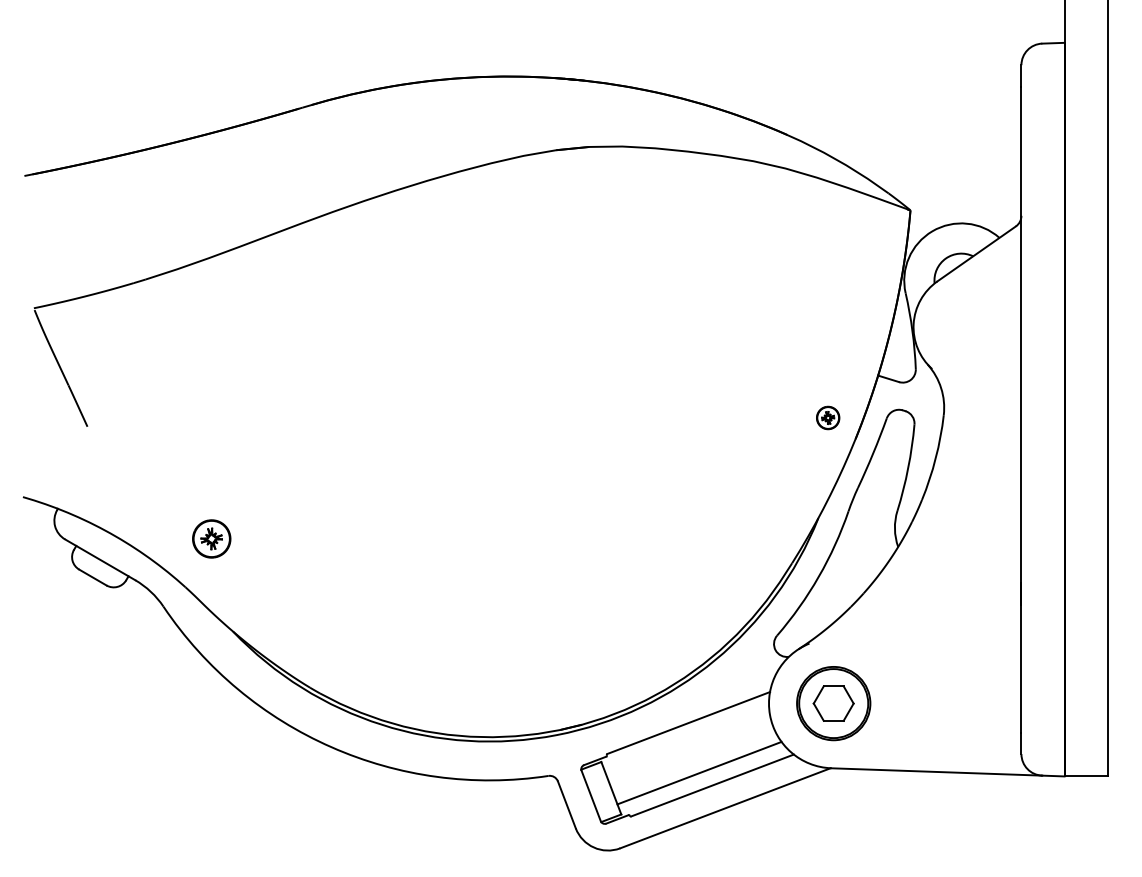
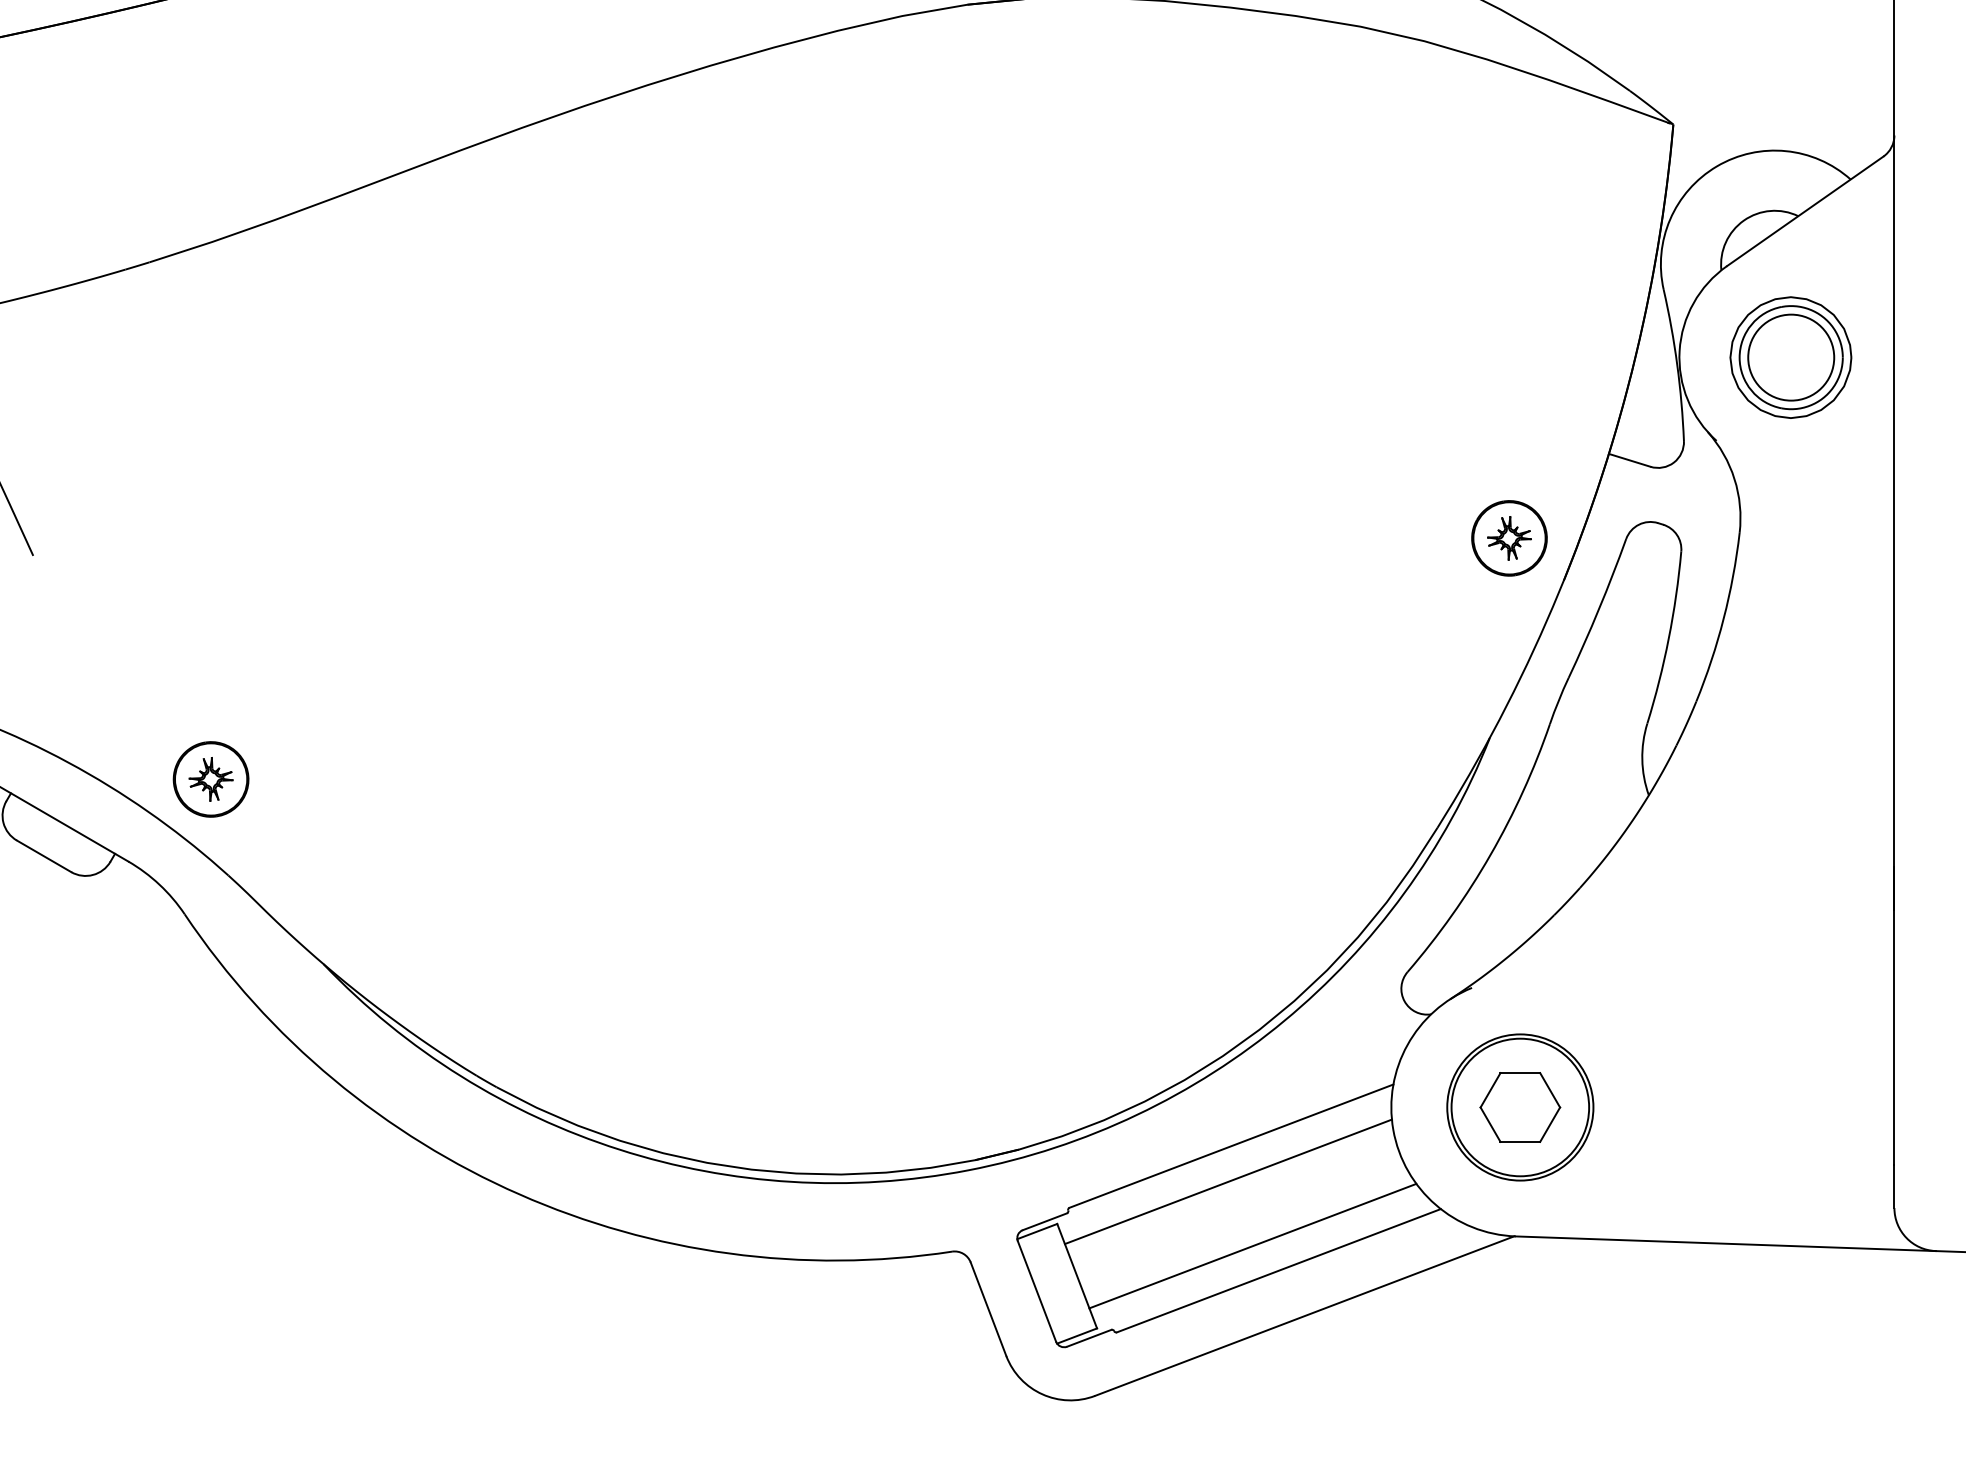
part: (969, 327) -> (1790, 358), added
part: (827, 417) -> (1507, 537), size x1.67
part: (211, 538) -> (210, 778), moved
line: (687, 740) -> (1228, 1181), added

